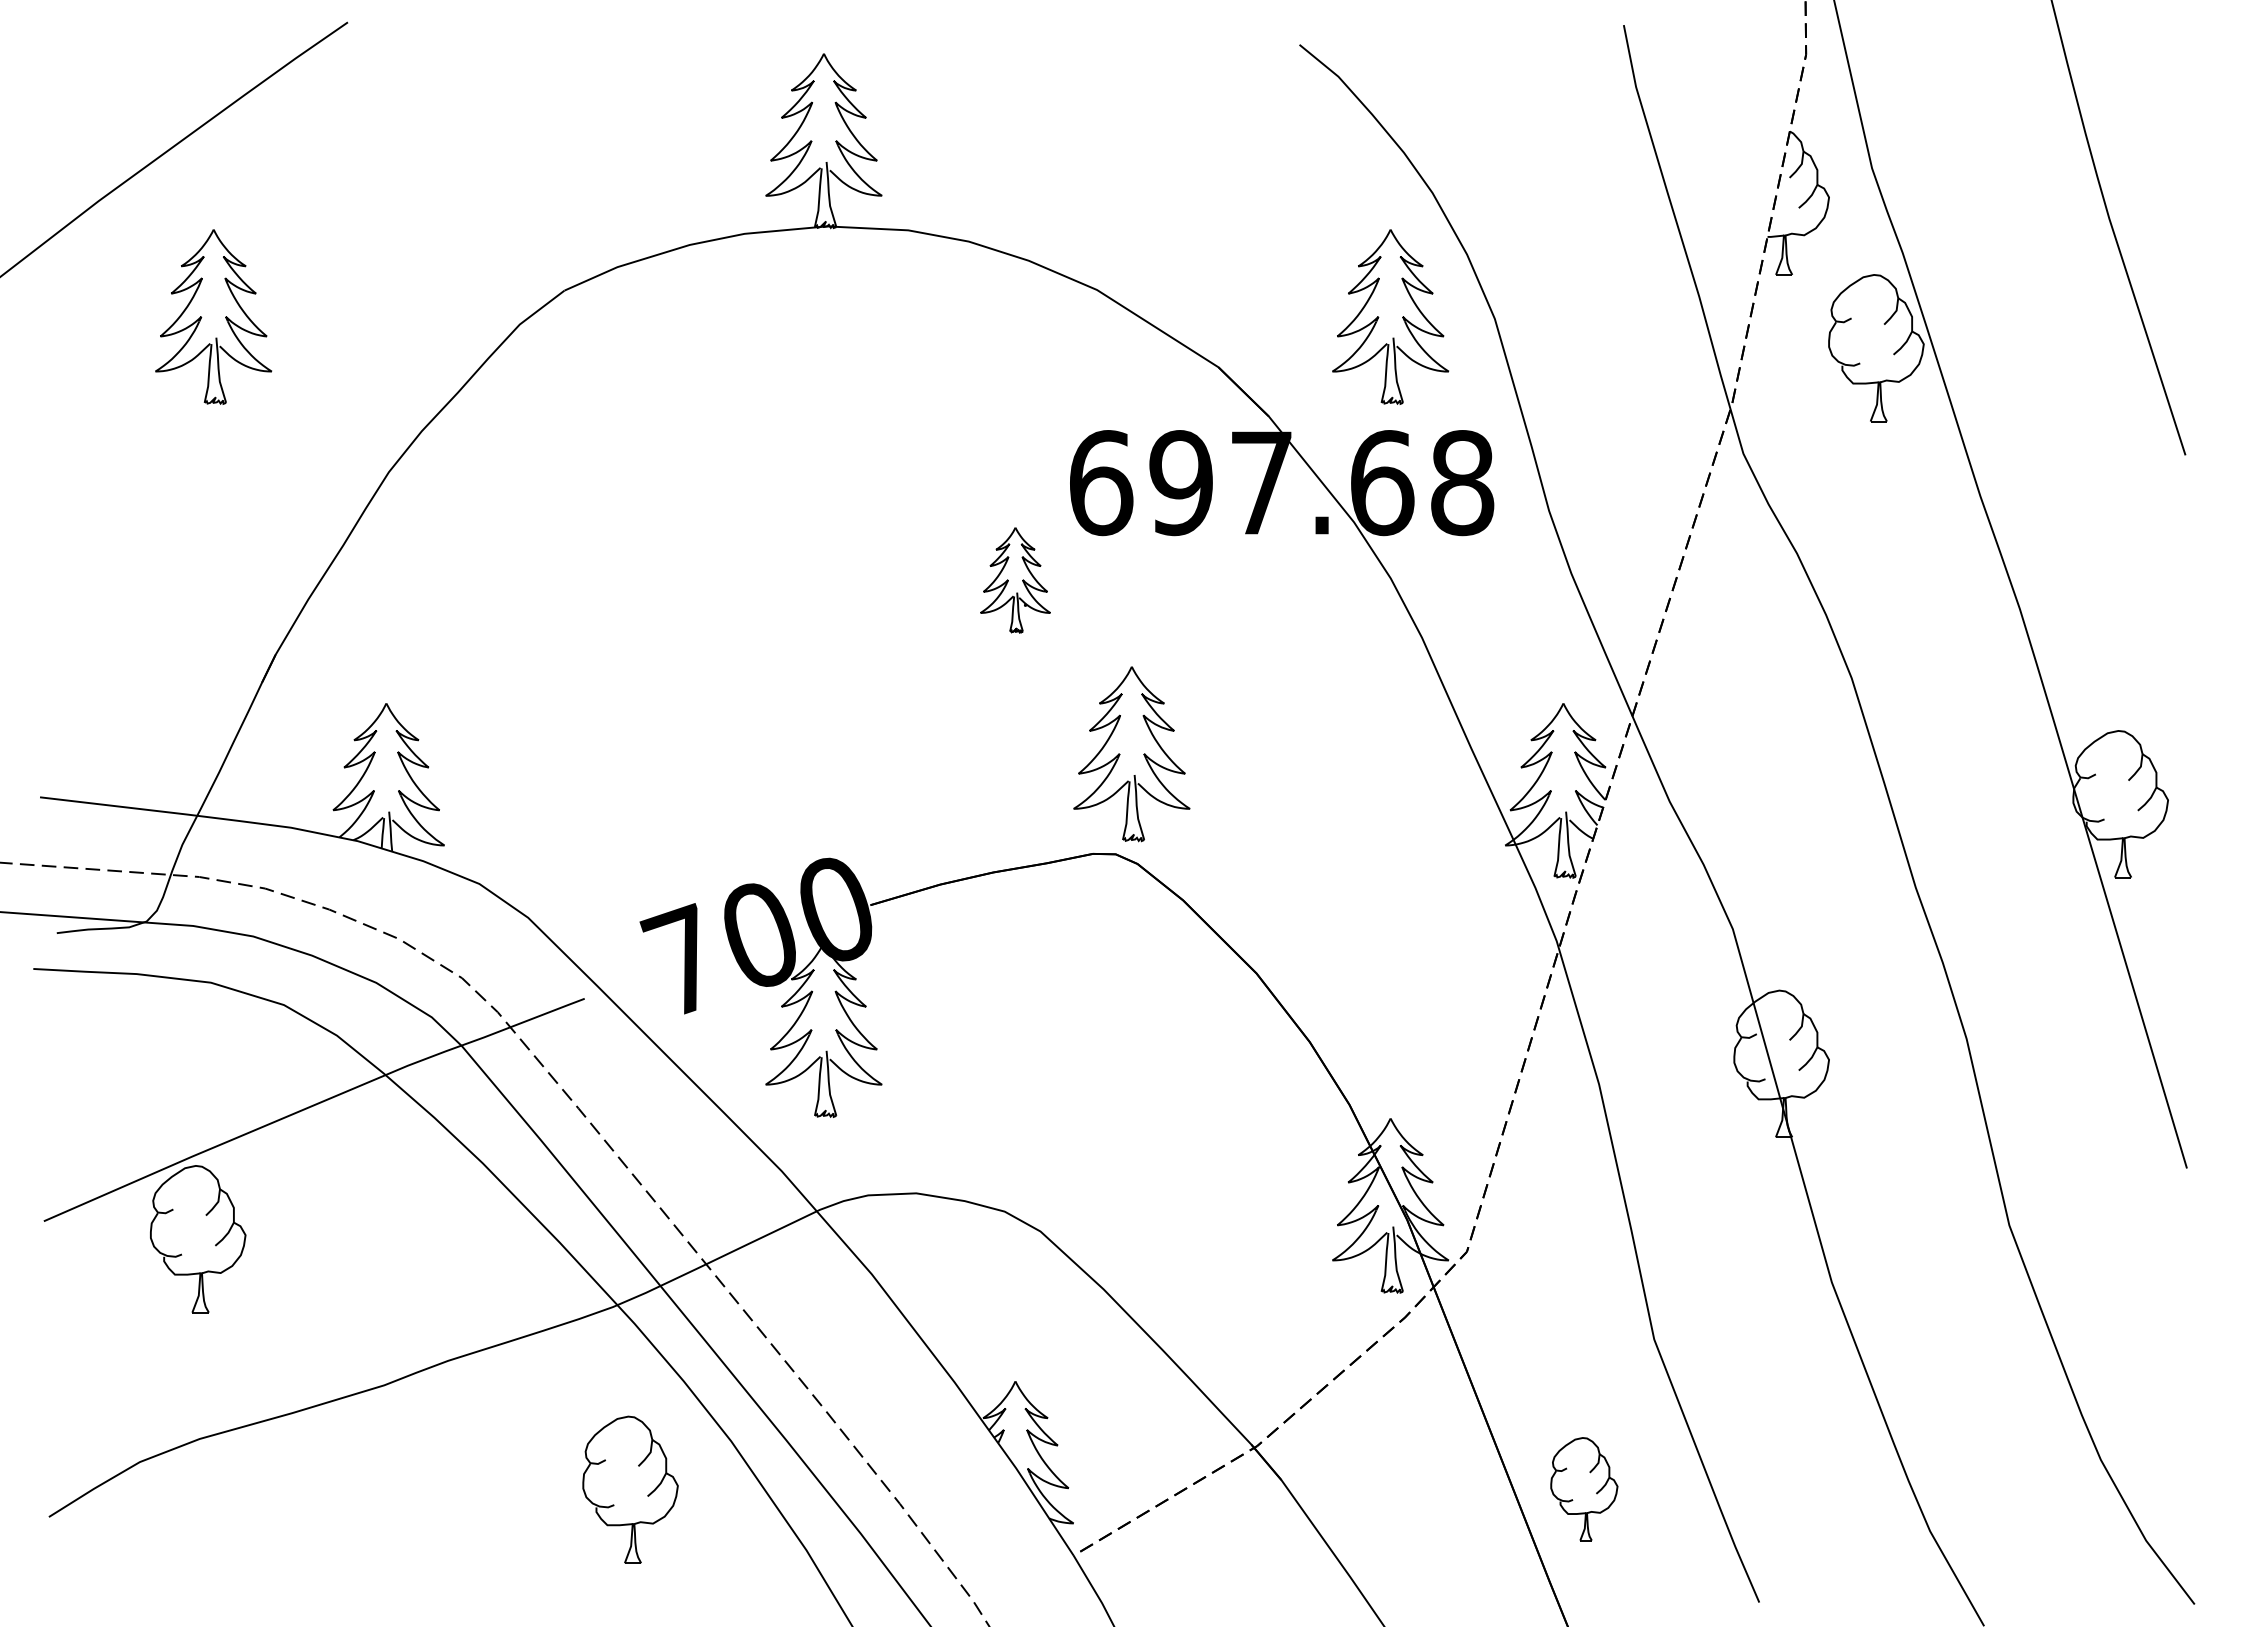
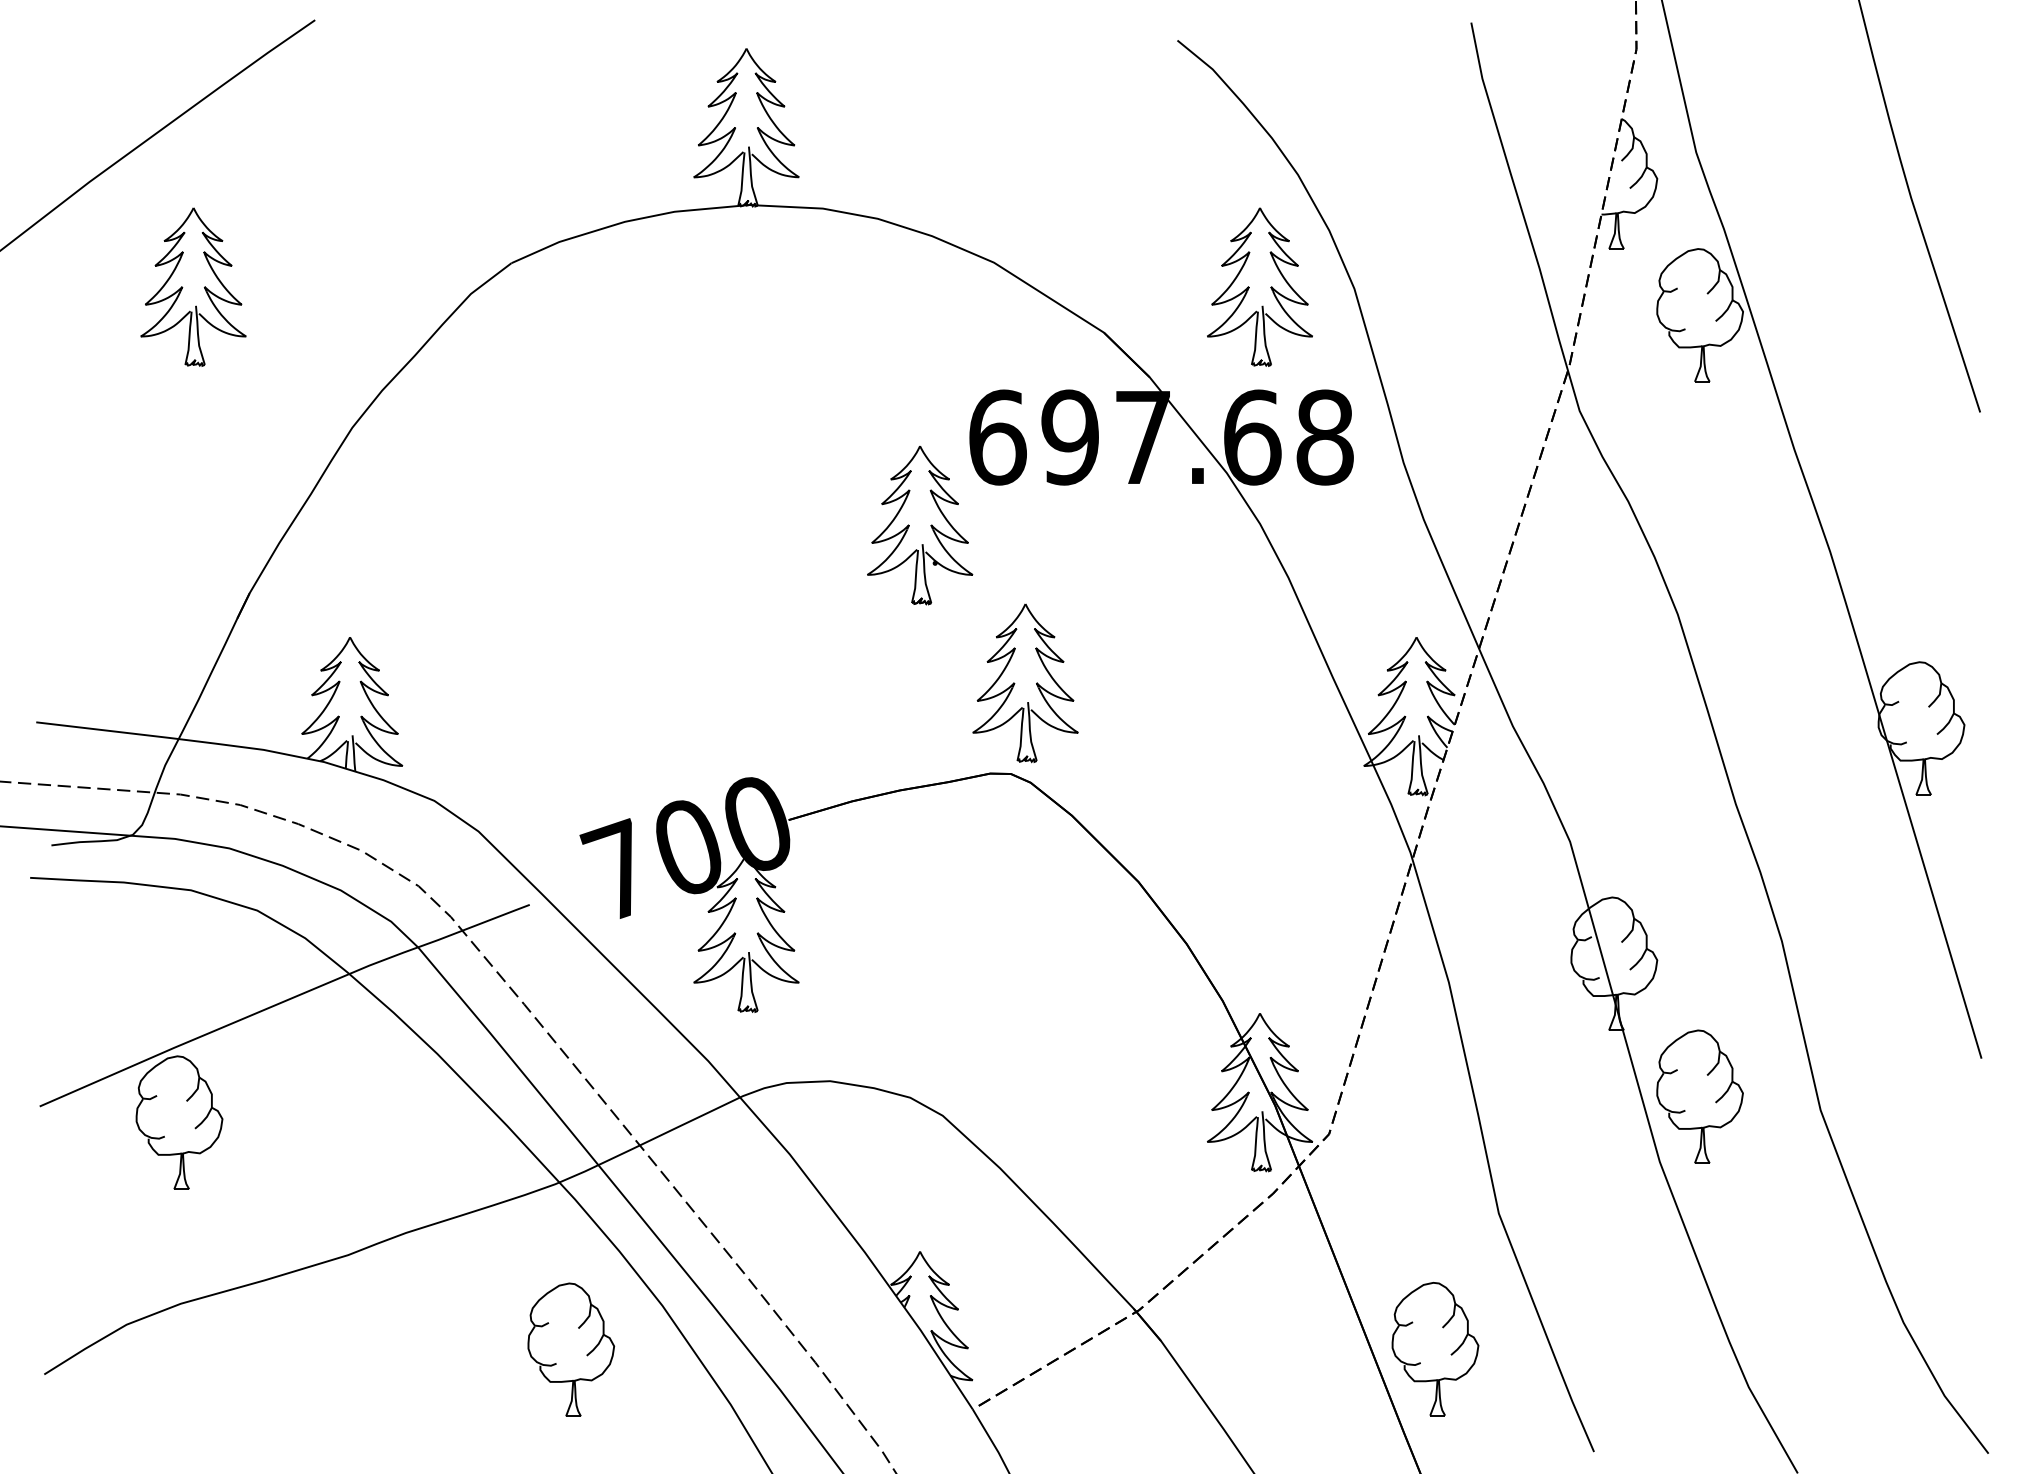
part: (1015, 580) -> (920, 525), size x1.67
part: (1876, 1210) -> (1700, 1096), added
part: (1584, 1489) -> (1435, 1349), size x1.43

